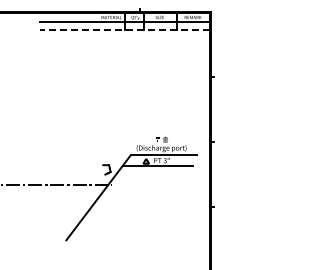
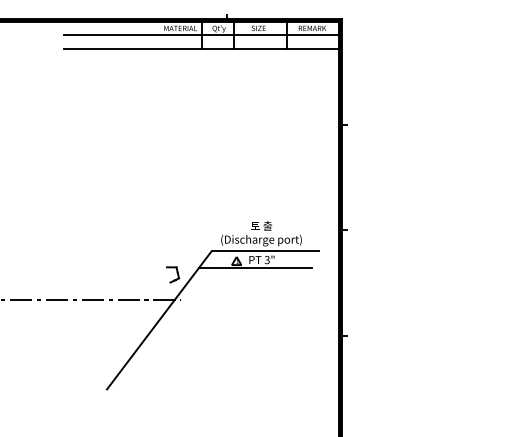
line: (124, 30) -> (201, 49), dashed -> solid

